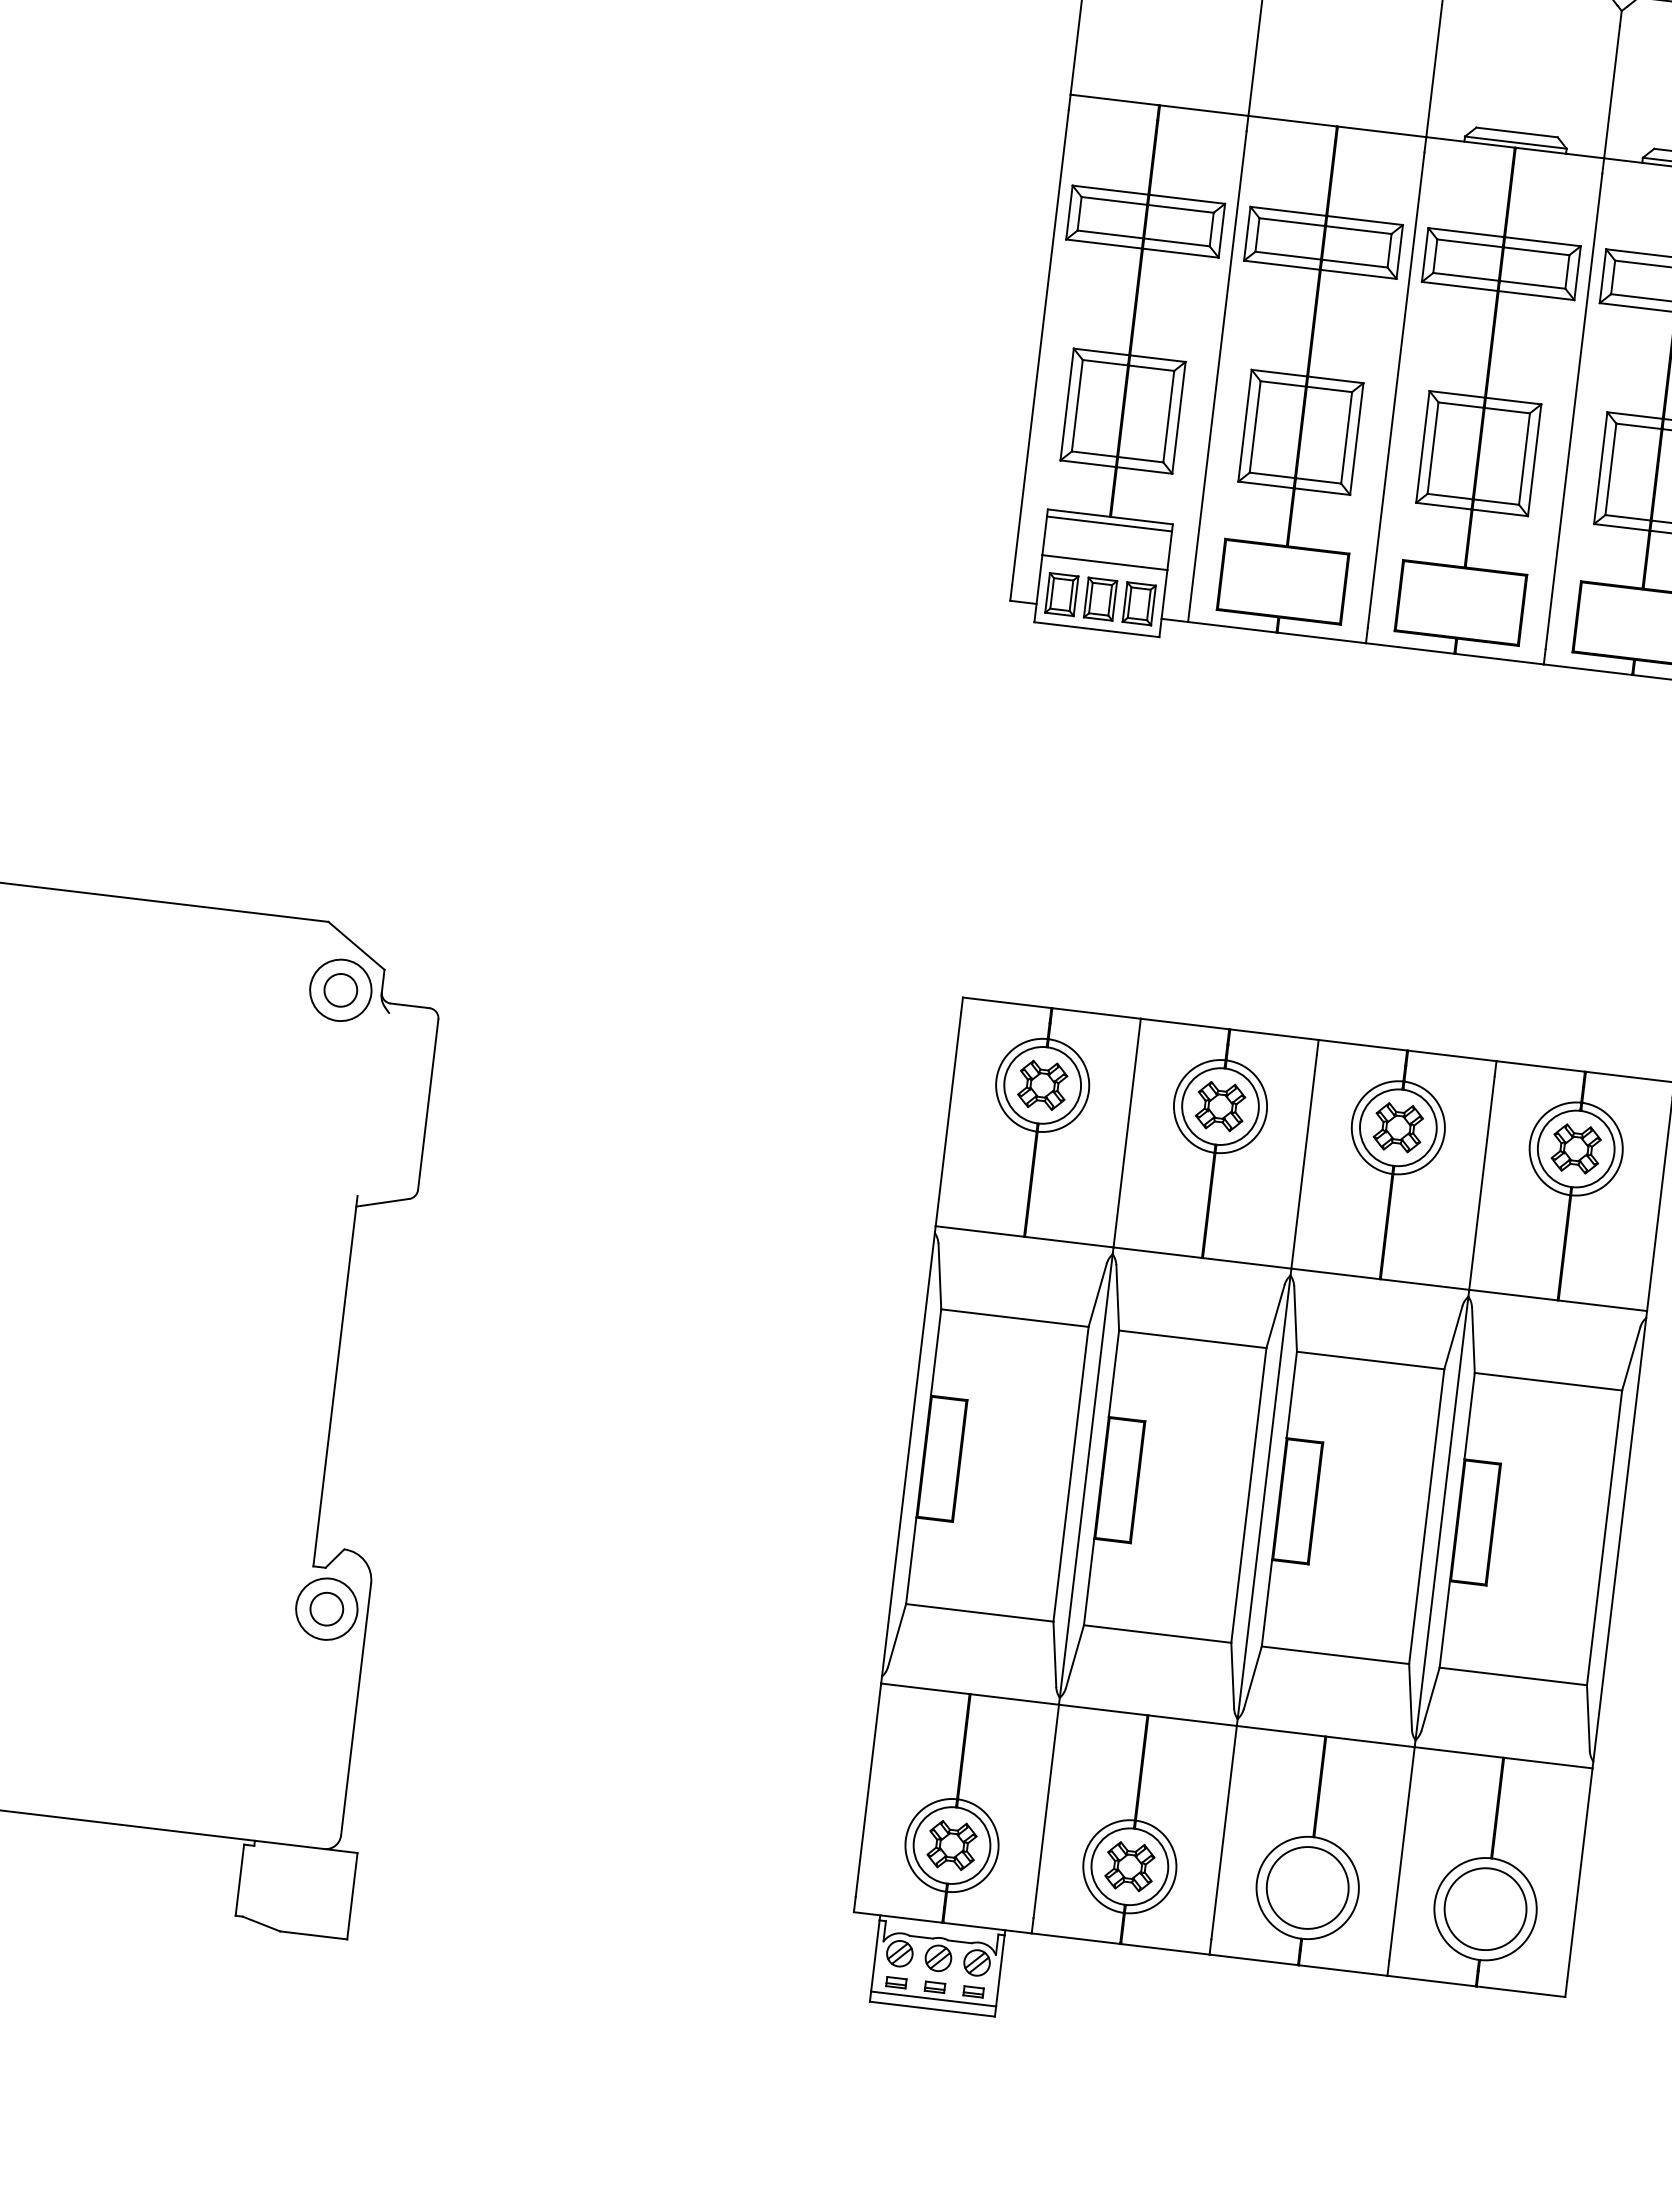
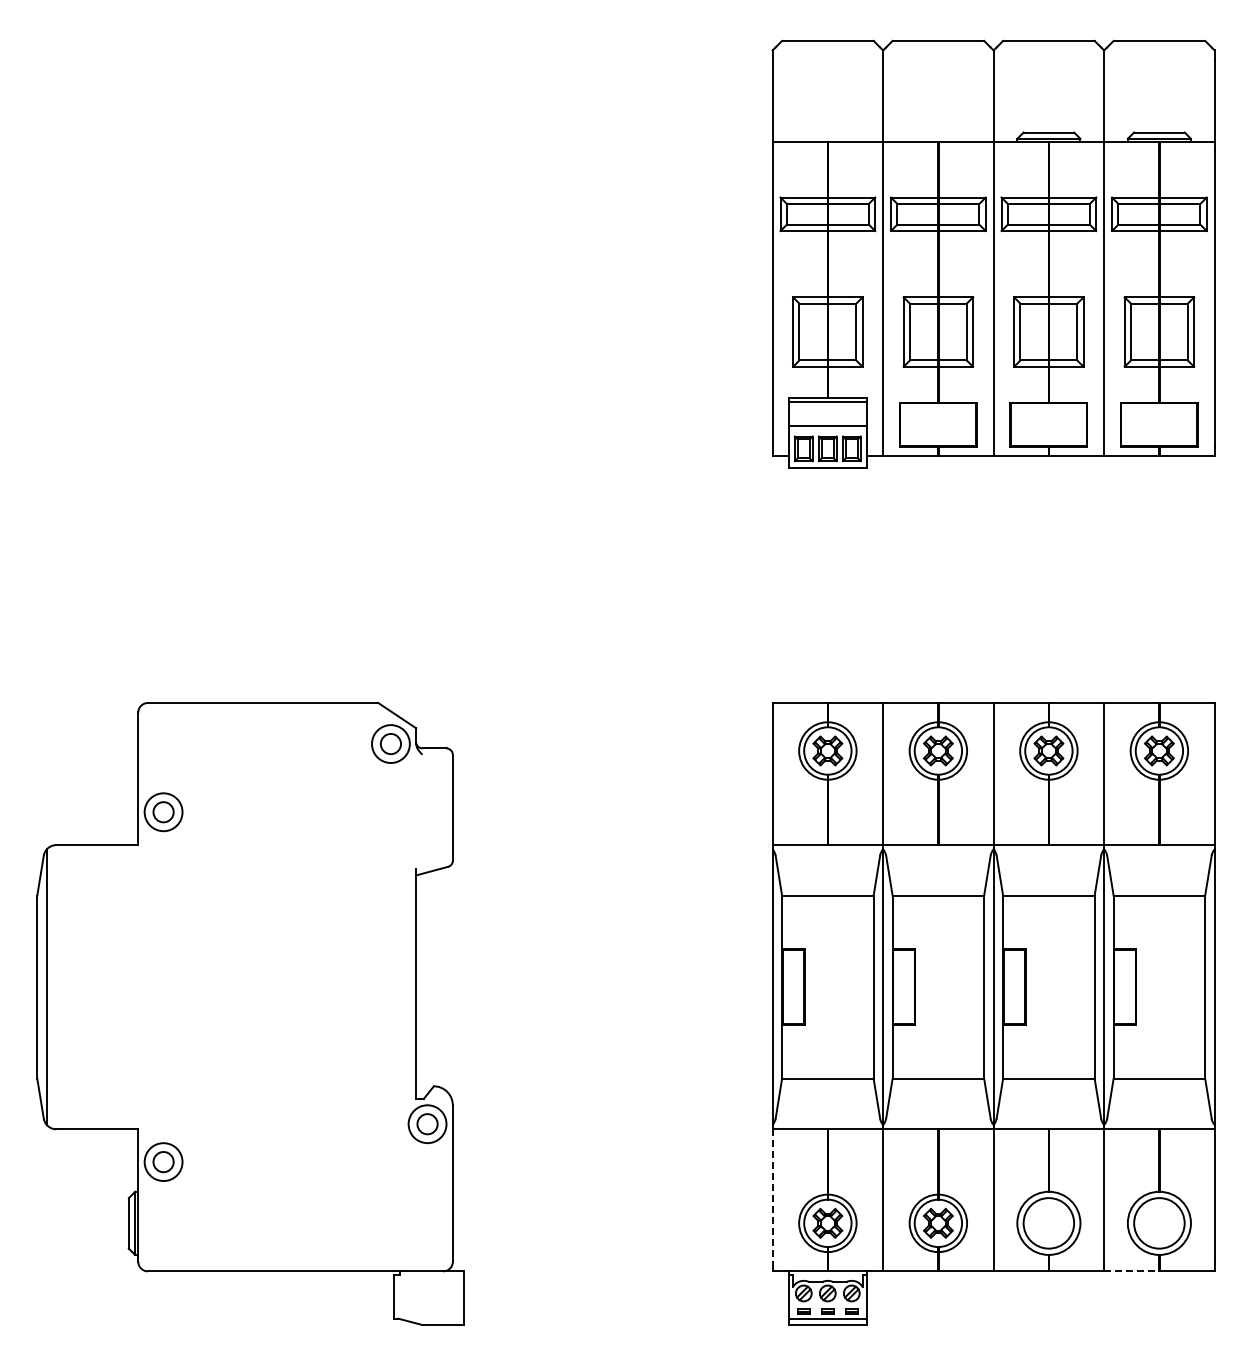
line: (868, 1791) -> (772, 1196), solid -> dashed
line: (1433, 1981) -> (1132, 1271), solid -> dashed

